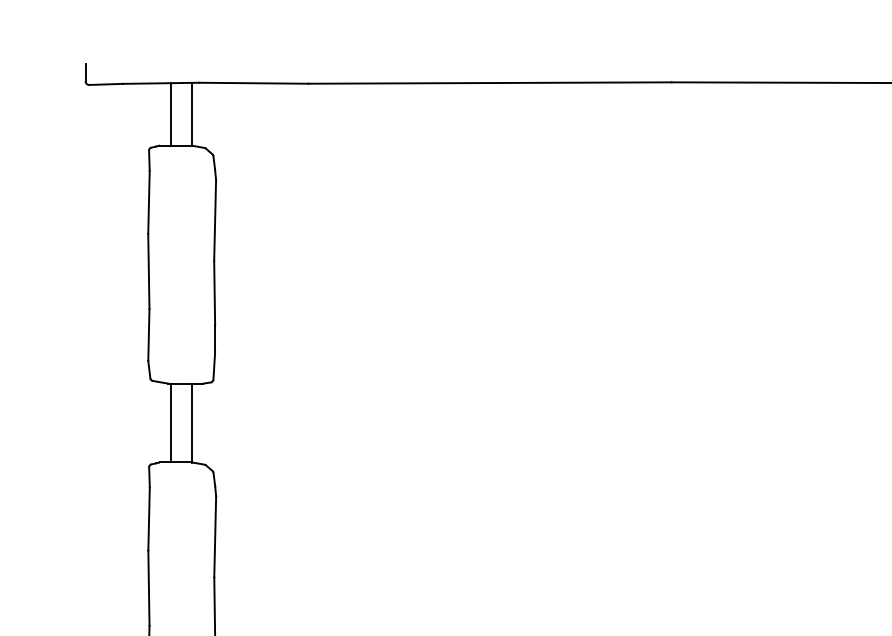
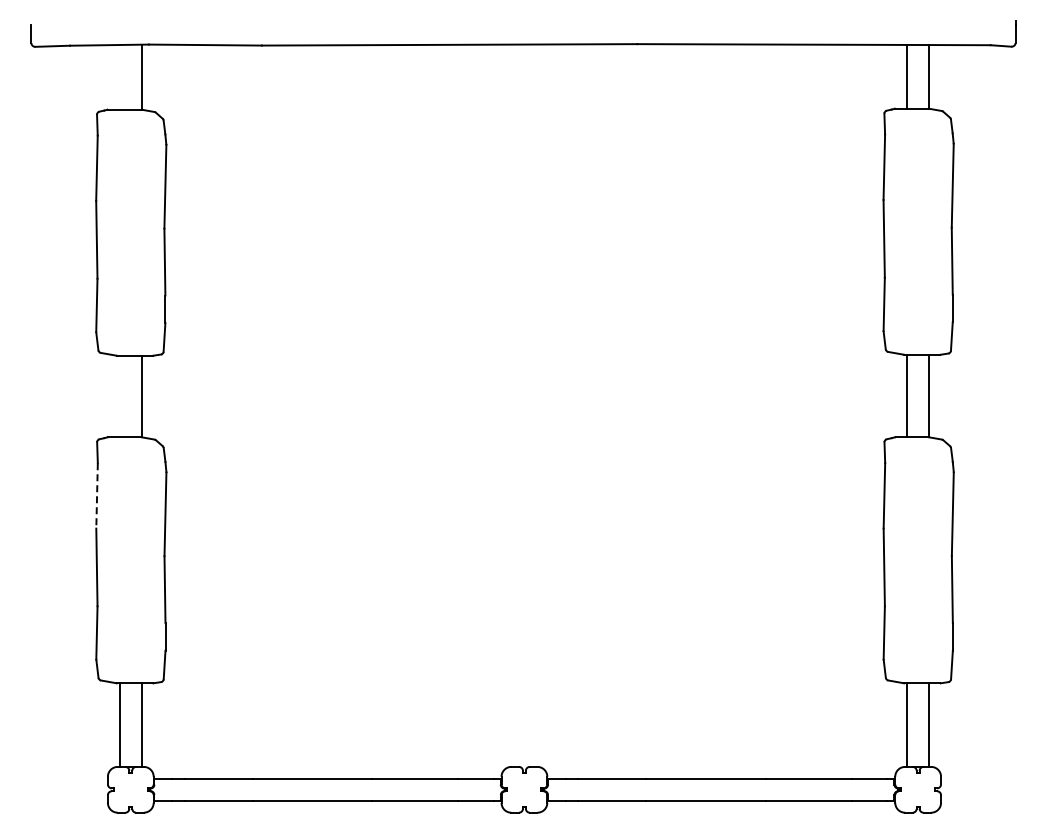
line: (170, 114) -> (119, 77), removed
line: (170, 423) -> (119, 396), removed
line: (149, 518) -> (97, 495), solid -> dashed

